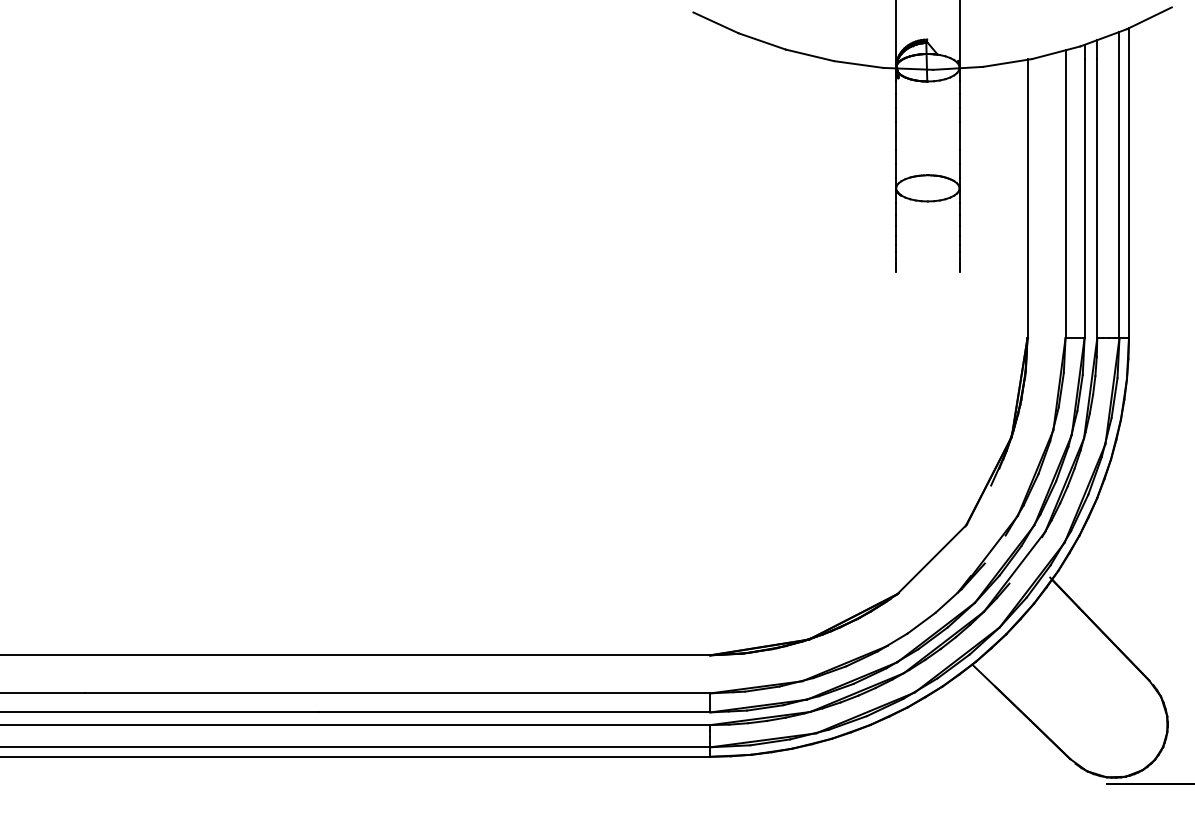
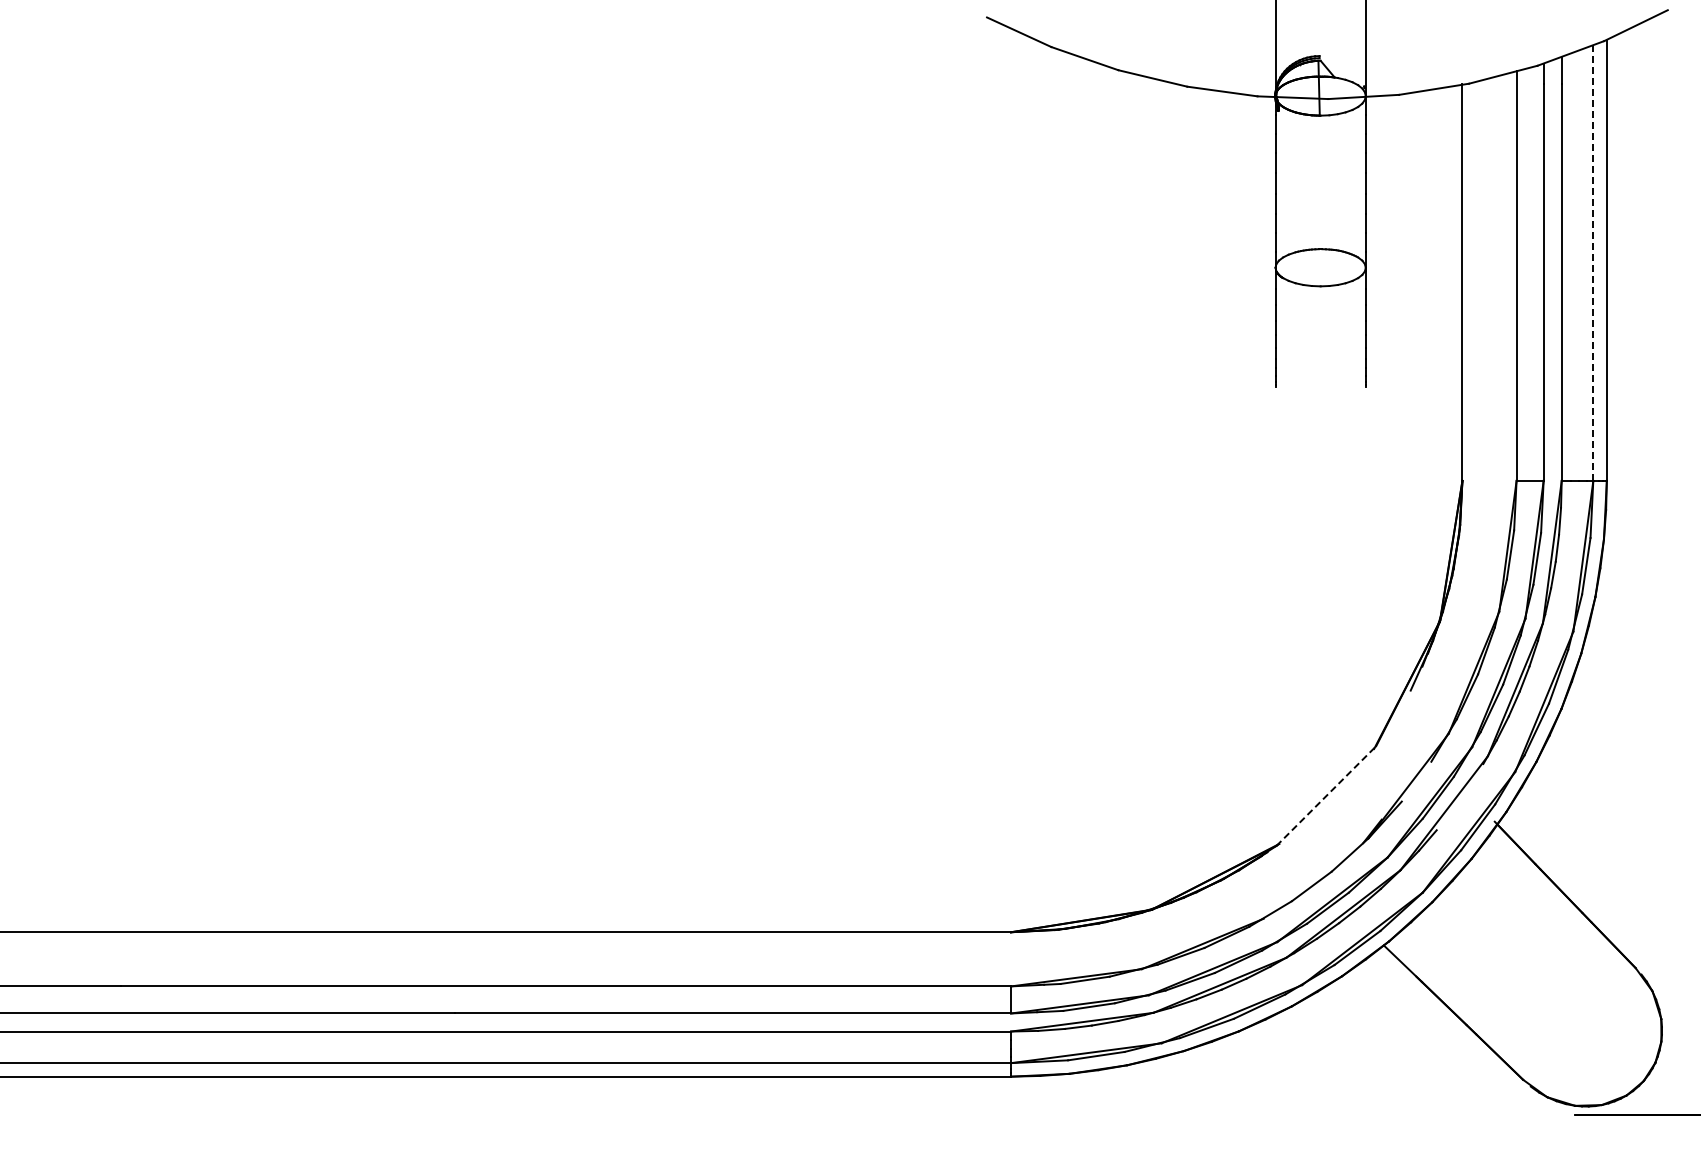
line: (1119, 185) -> (1593, 263), solid -> dashed
line: (931, 559) -> (1326, 796), solid -> dashed

